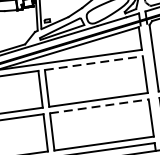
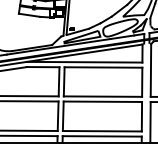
line: (93, 63) -> (103, 67), dashed -> solid
line: (100, 105) -> (103, 101), dashed -> solid

